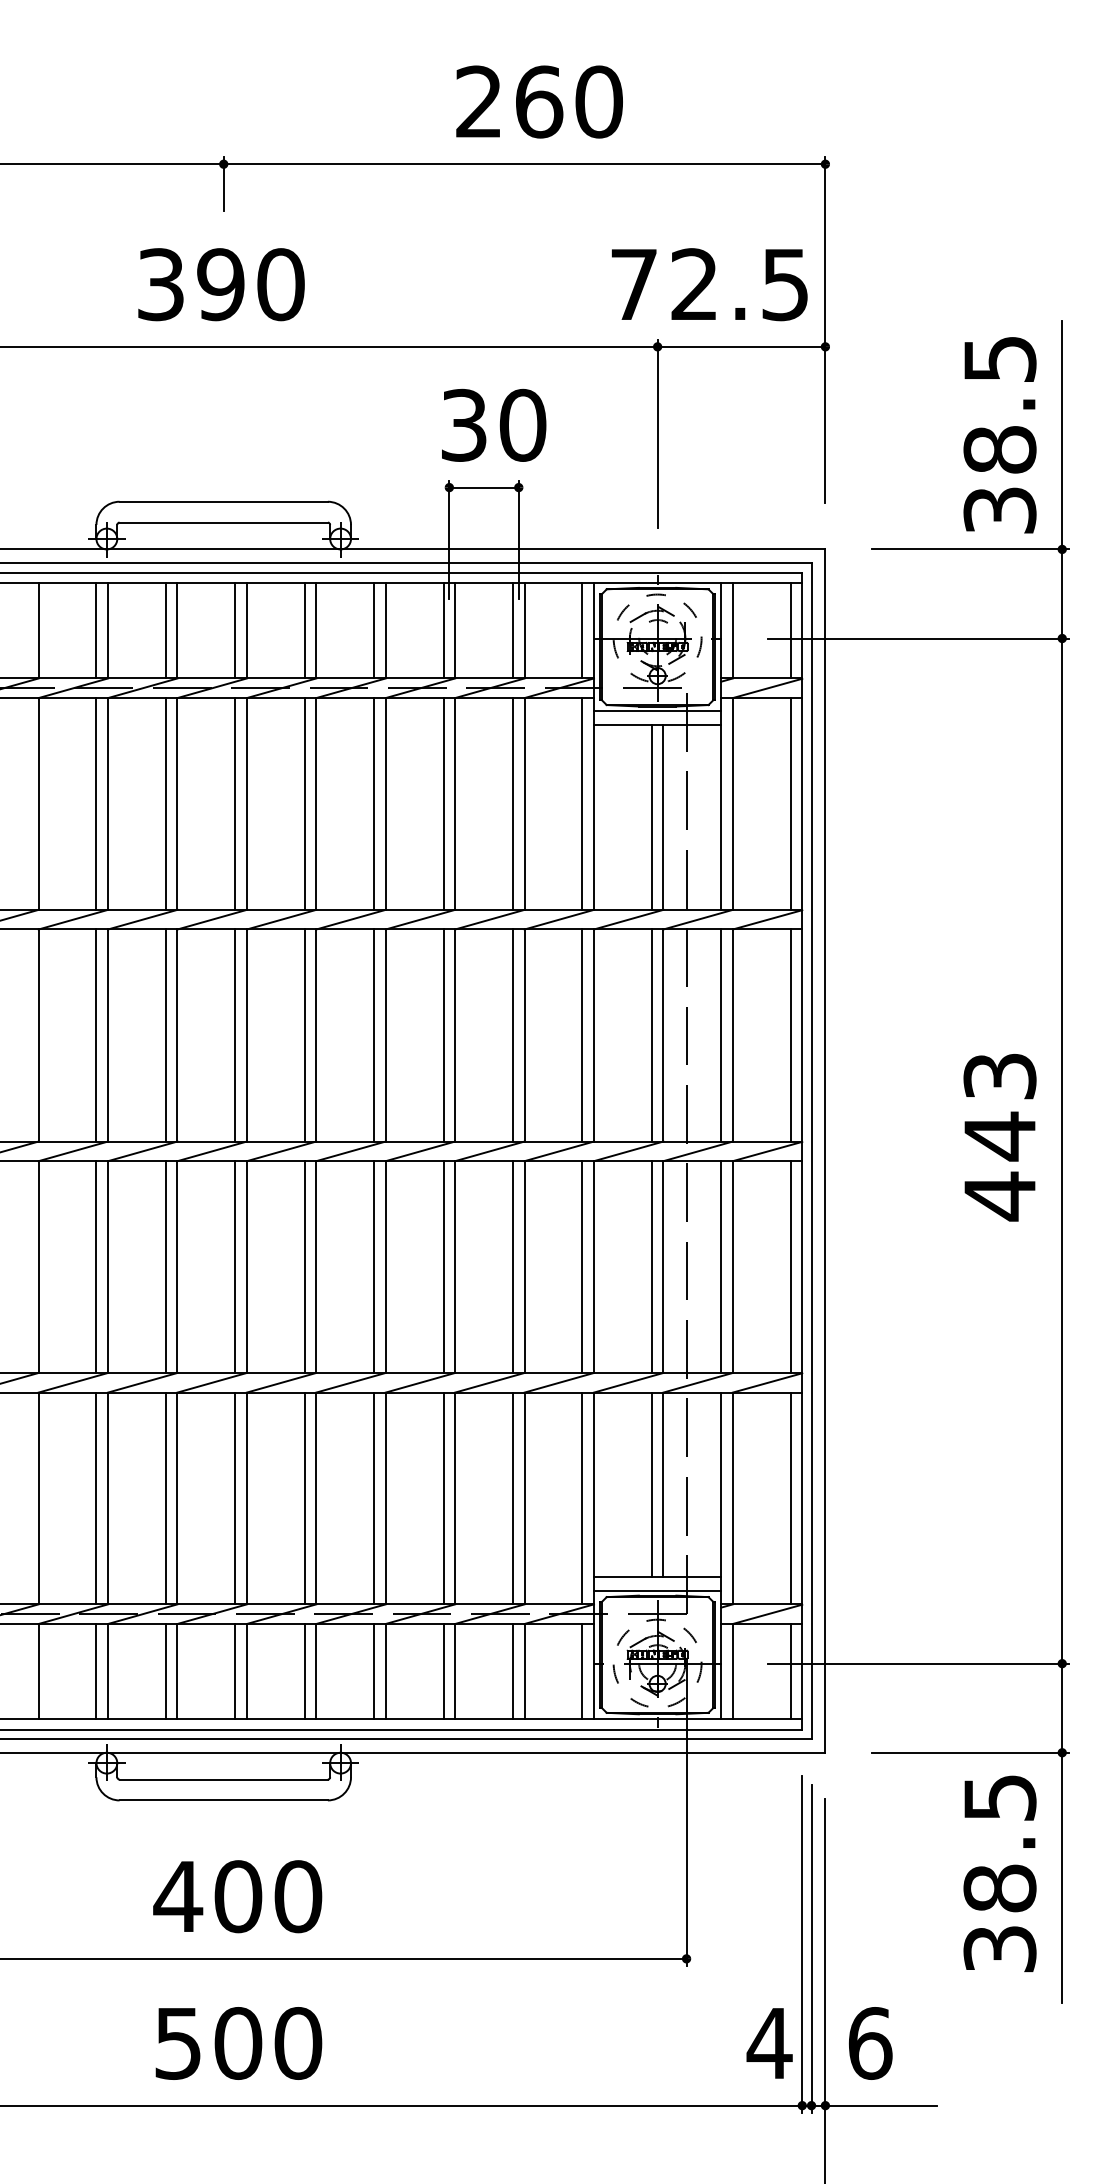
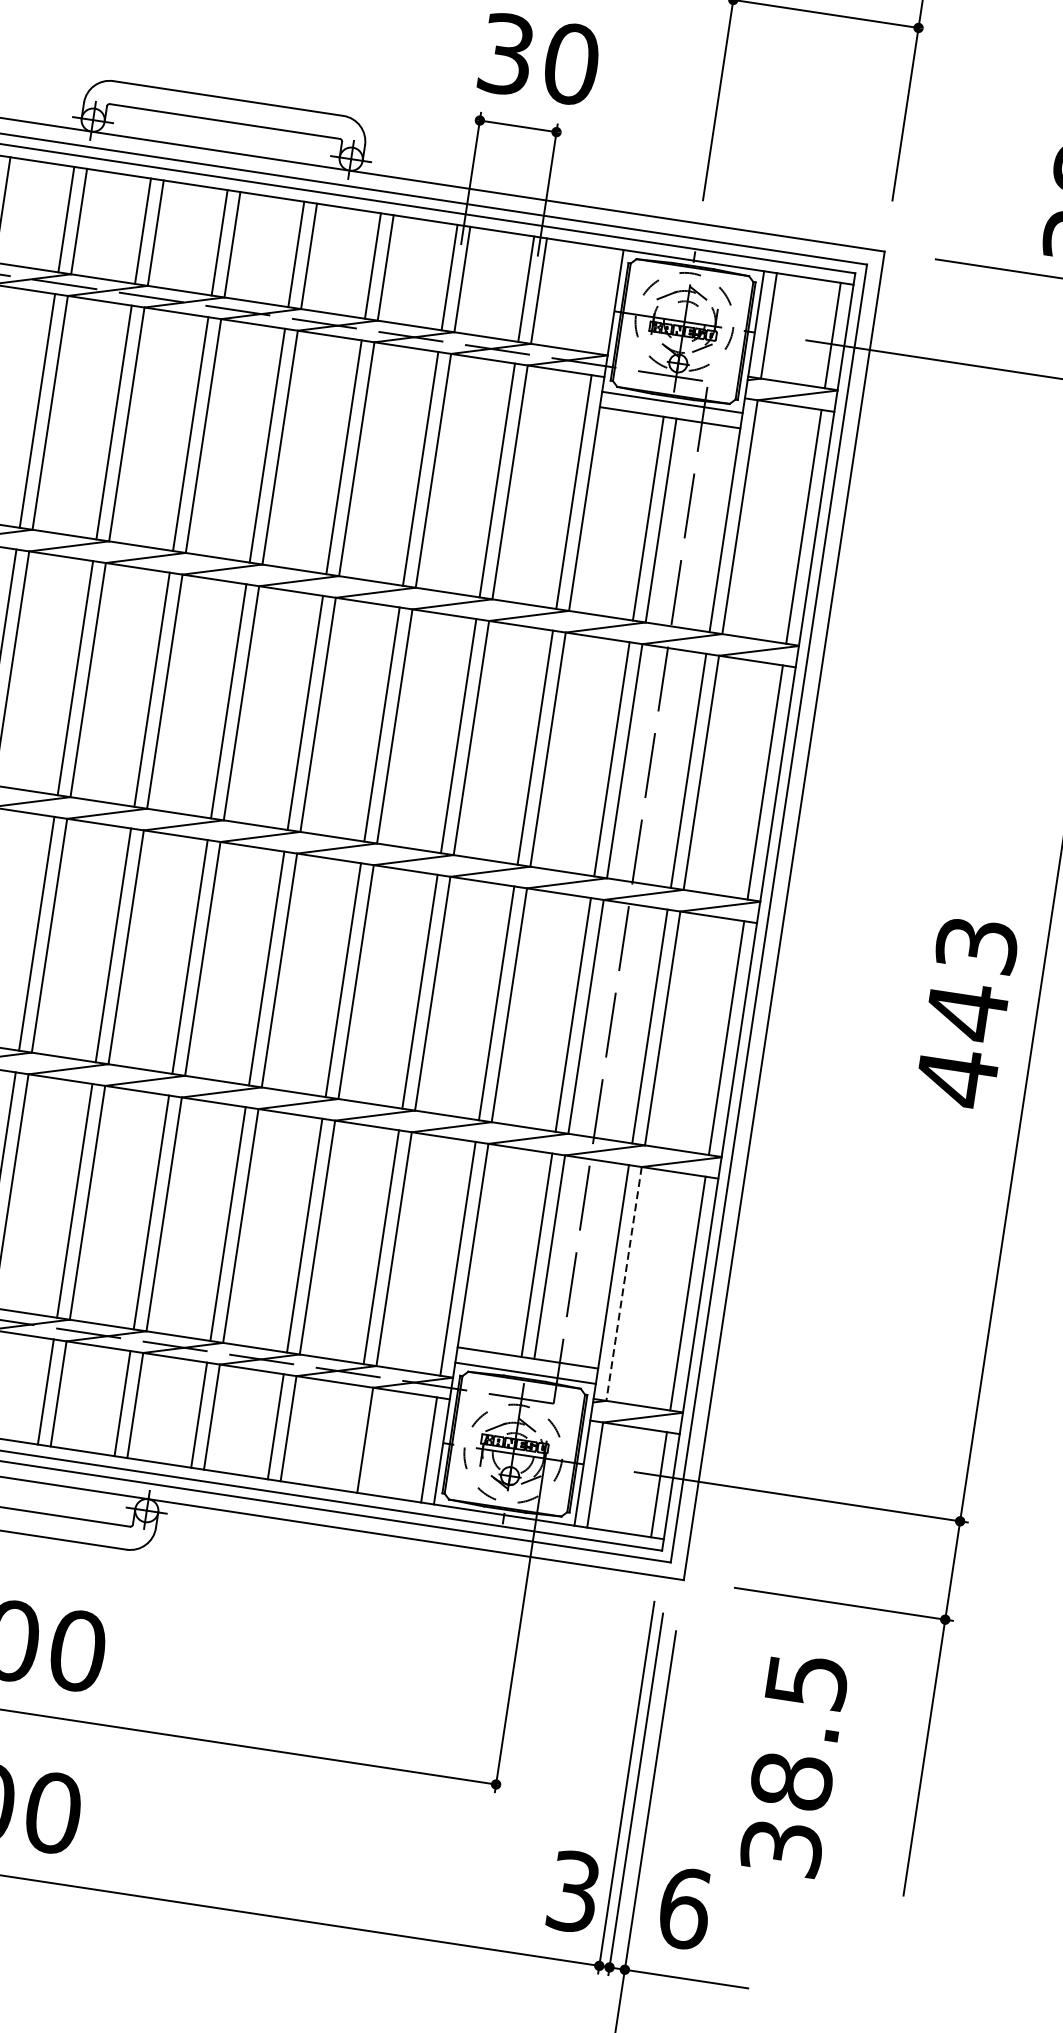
line: (582, 630) -> (603, 300), removed
text: (999, 1137) -> (966, 1012), moved
line: (732, 1498) -> (623, 1283), solid -> dashed
line: (513, 1671) -> (353, 1438), removed
text: (999, 1873) -> (793, 1764), moved
text: (769, 2043) -> (573, 1891), 4 -> 3

